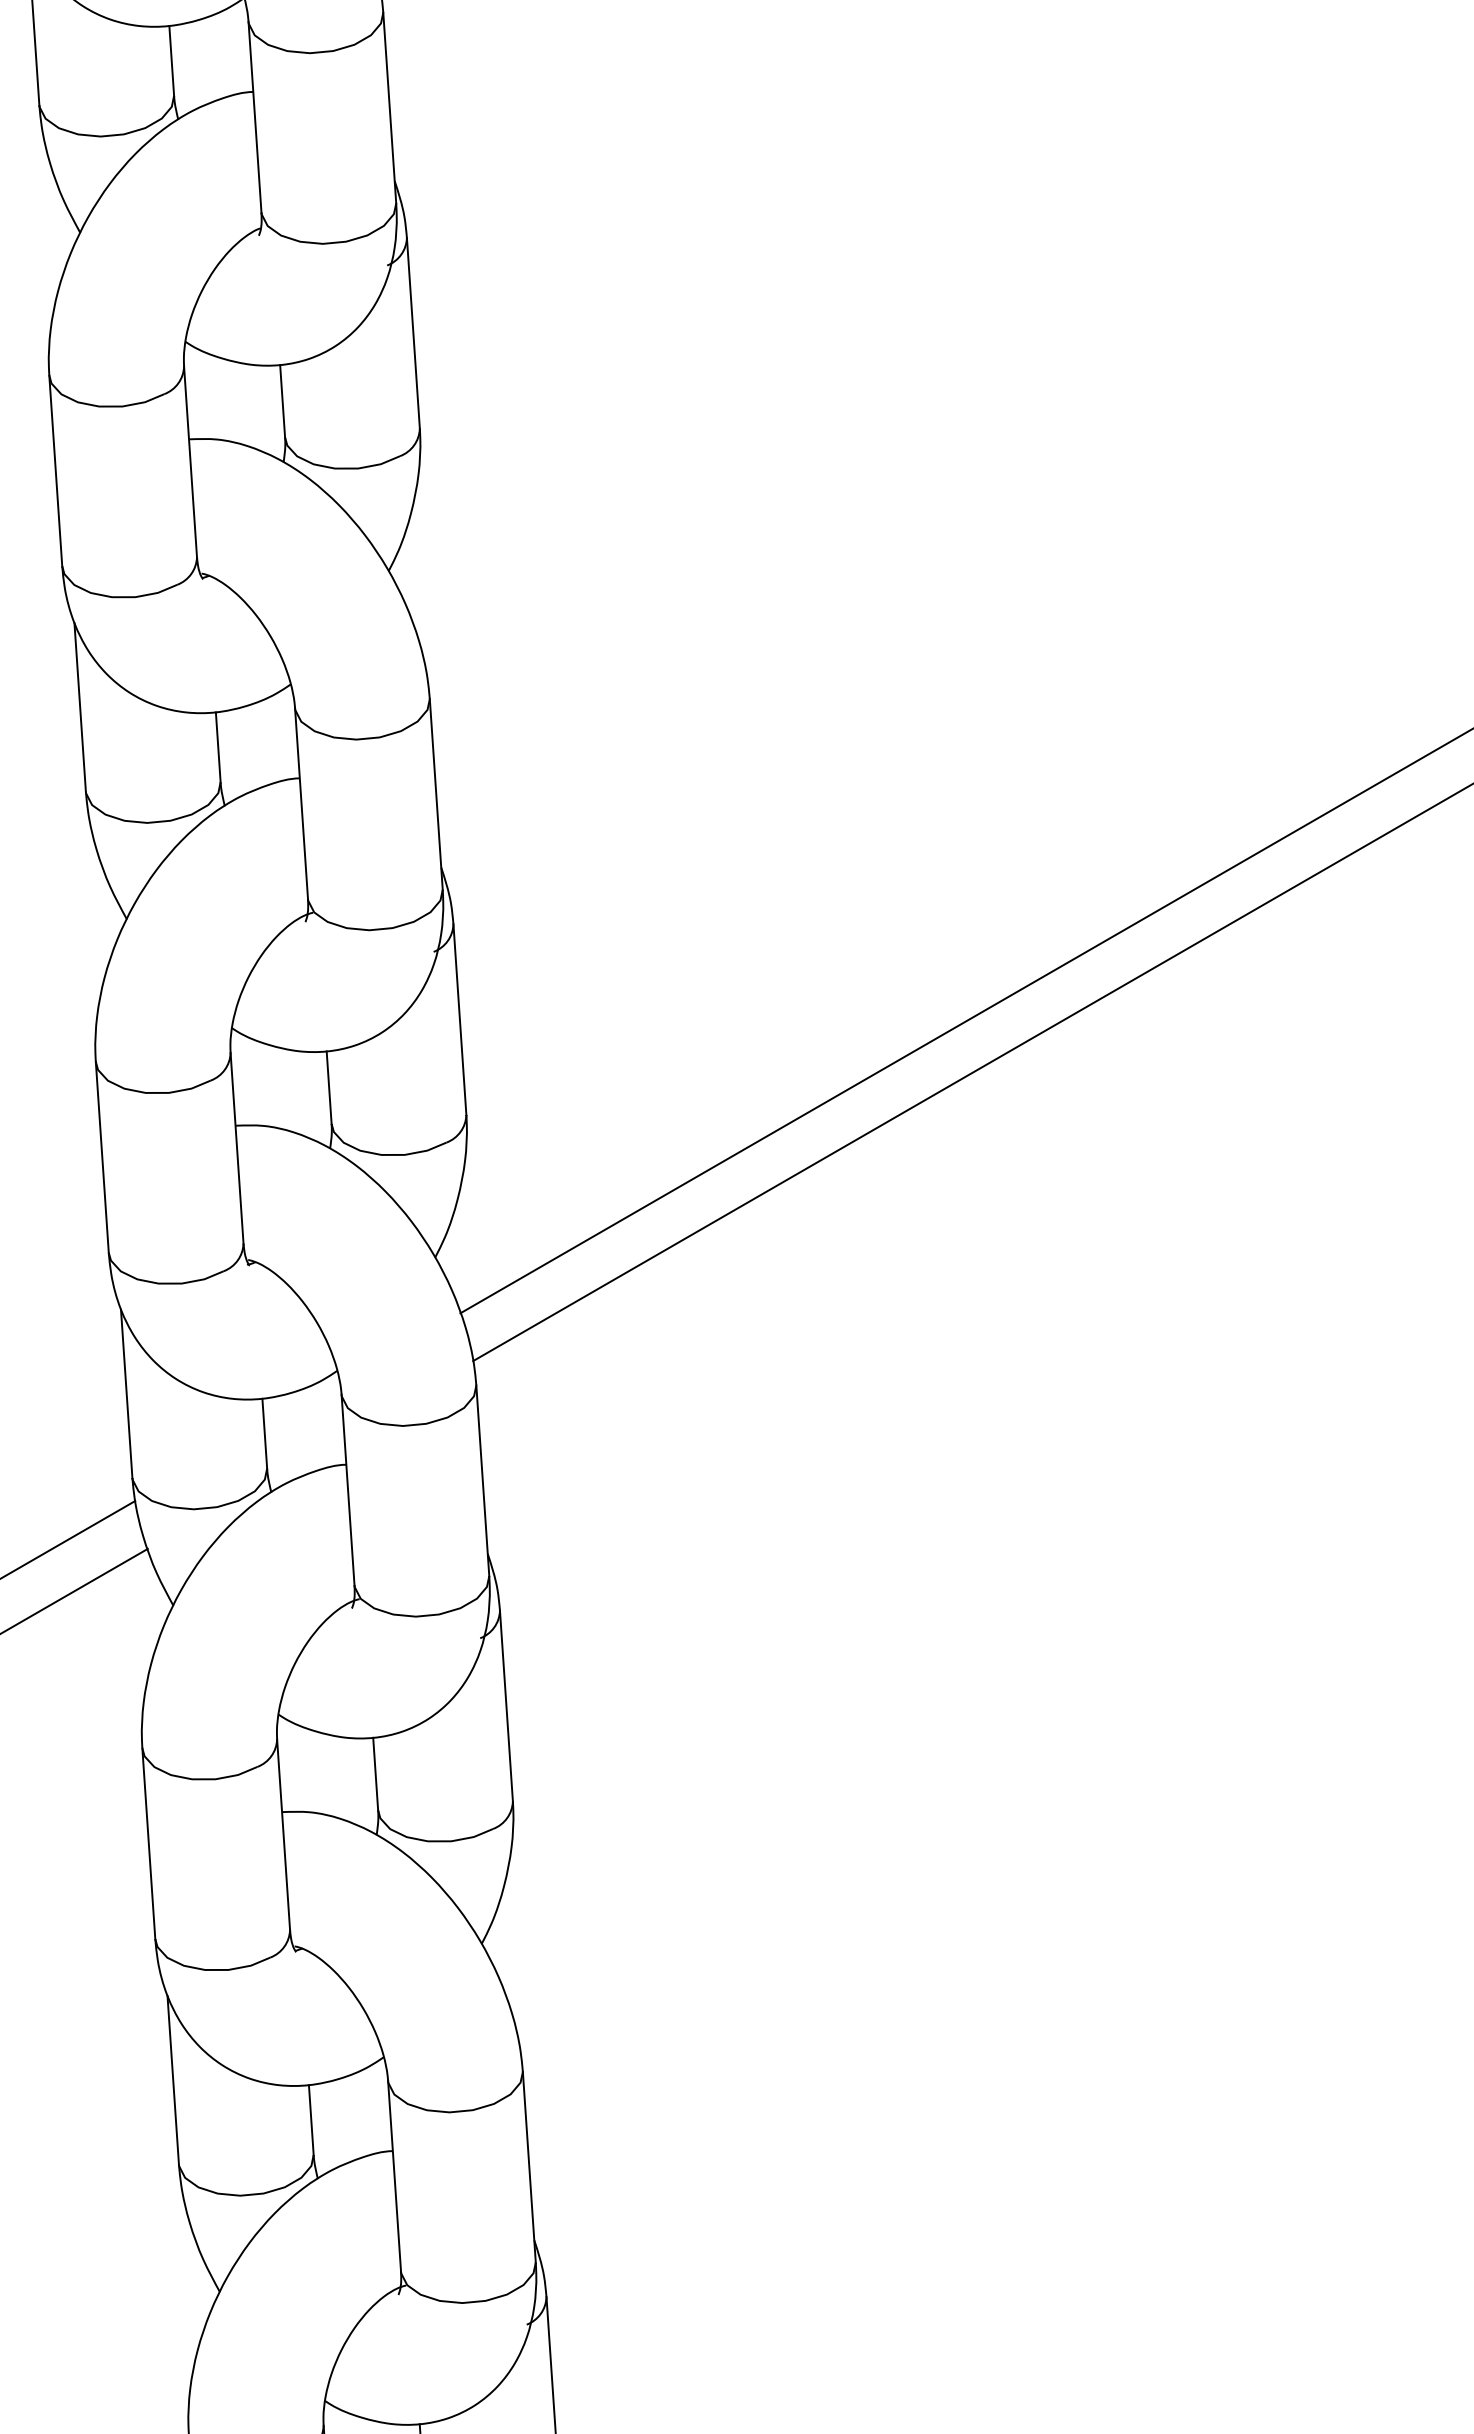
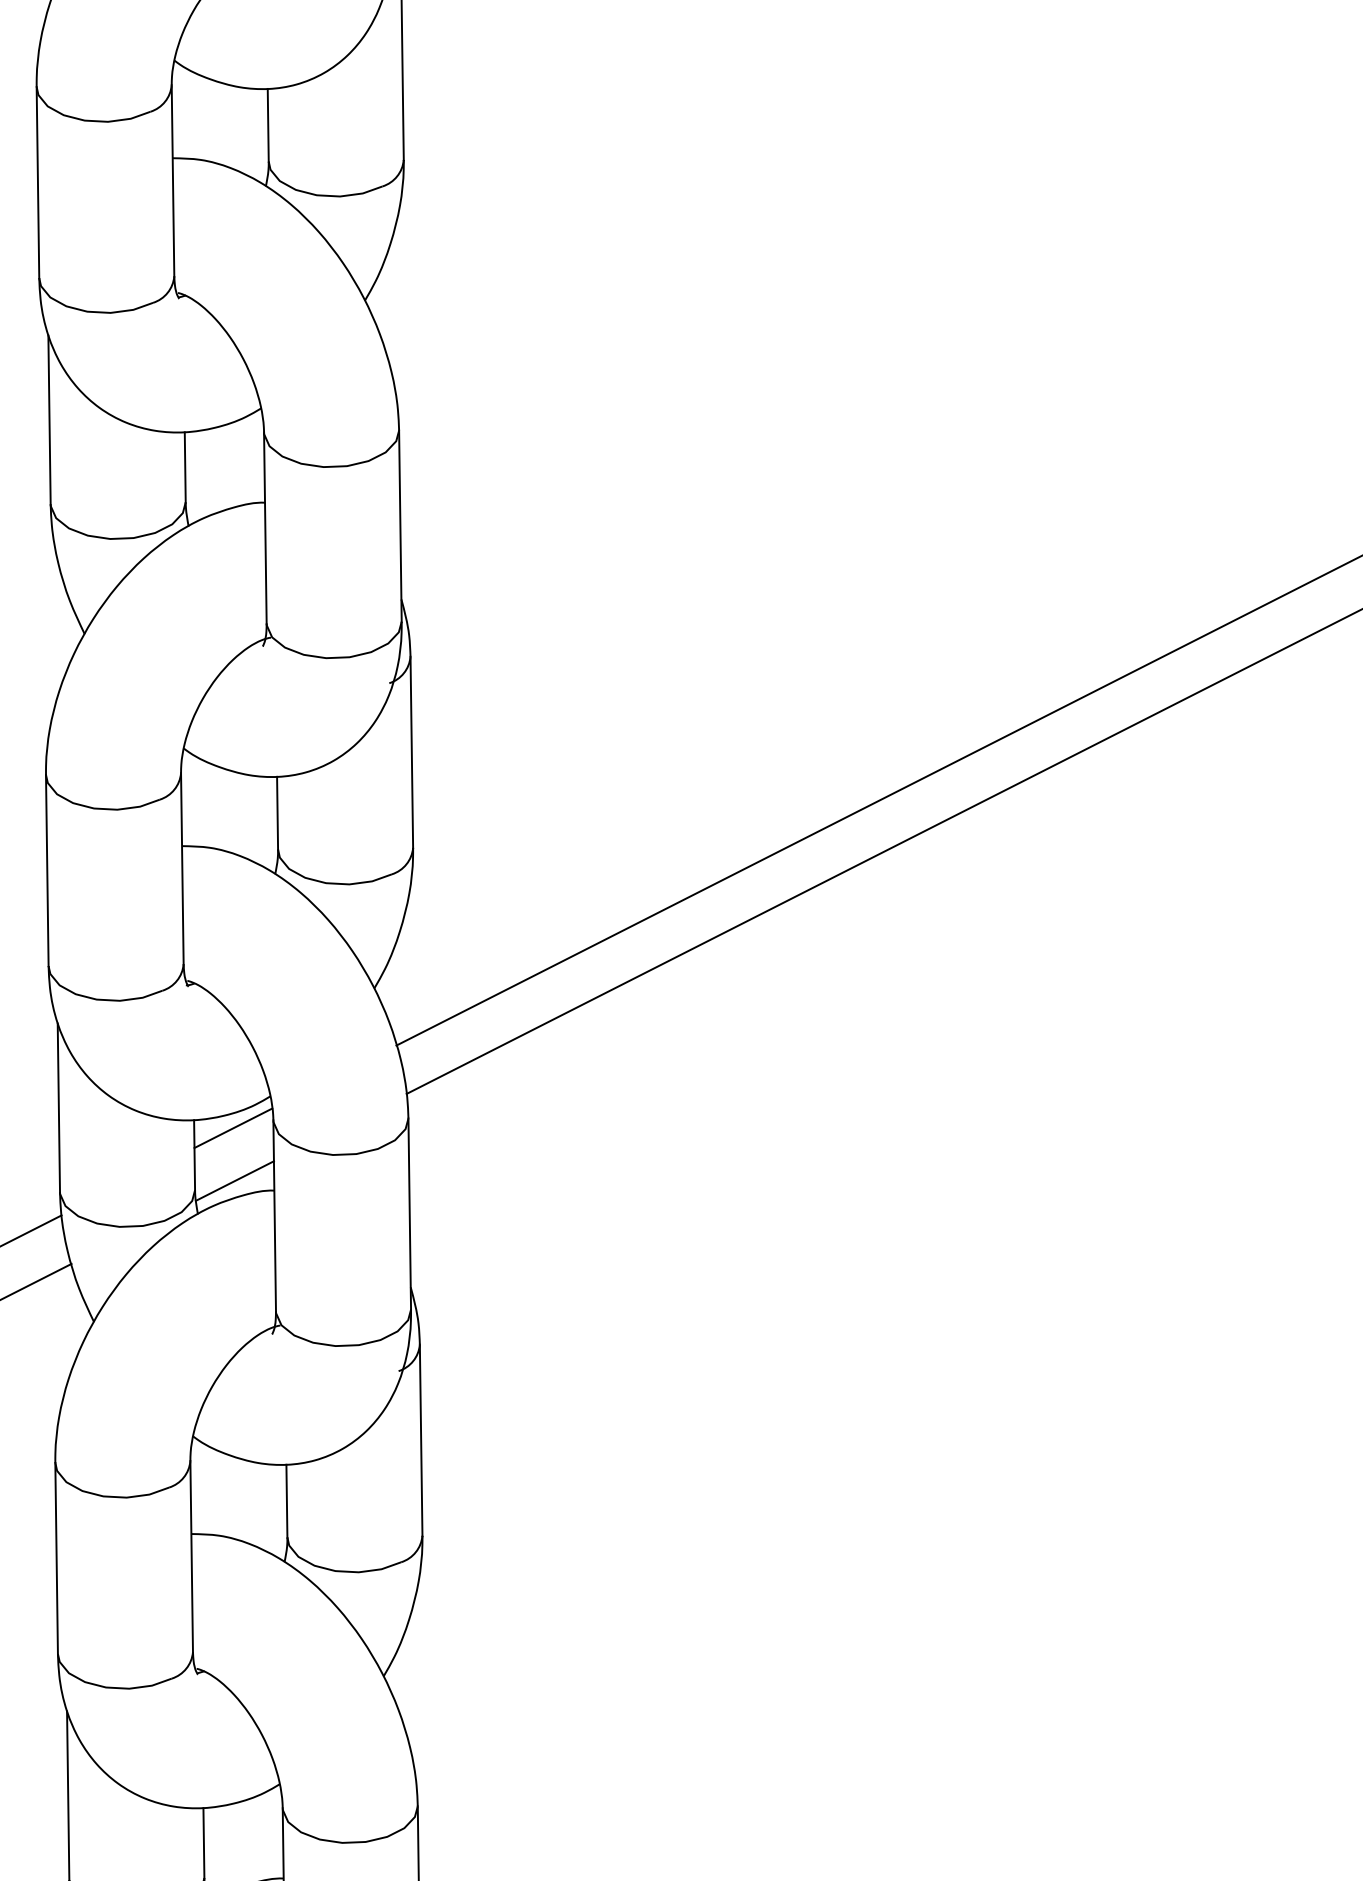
line: (301, 1404) -> (232, 1128), added
line: (306, 1457) -> (234, 1181), added

